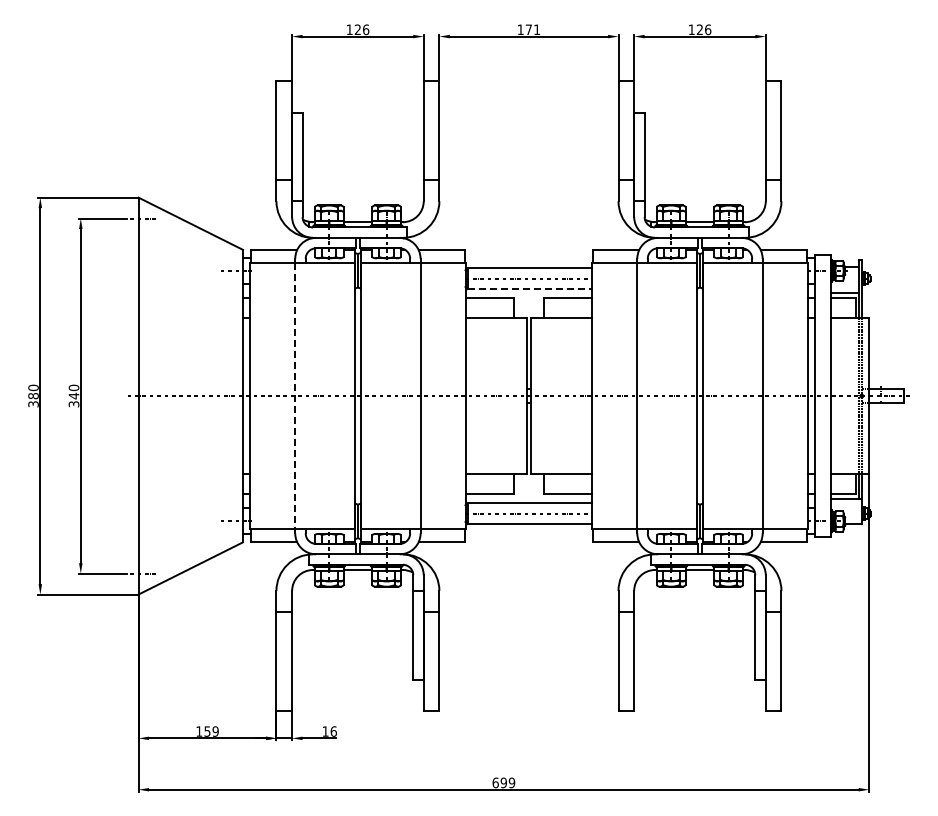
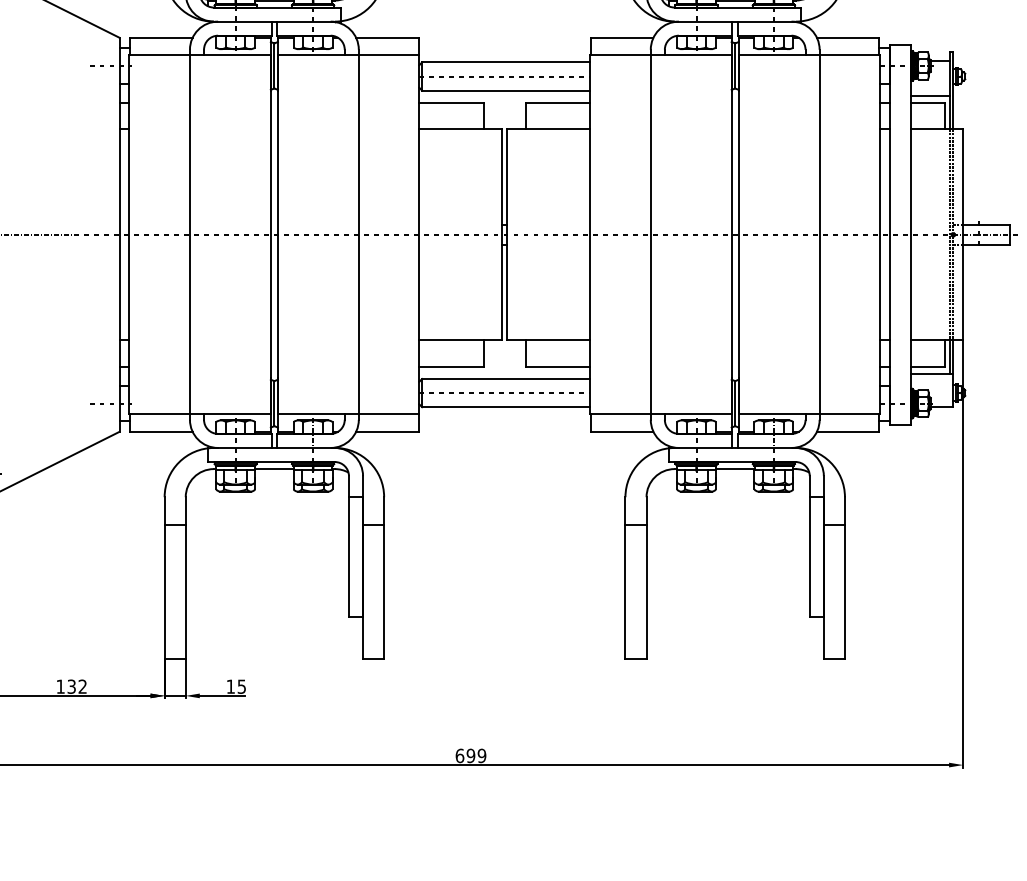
line: (530, 289) -> (506, 91), dashed -> solid
line: (295, 396) -> (190, 235), dashed -> solid
text: (211, 731) -> (77, 686), 159 -> 132
text: (333, 731) -> (241, 686), 16 -> 15

